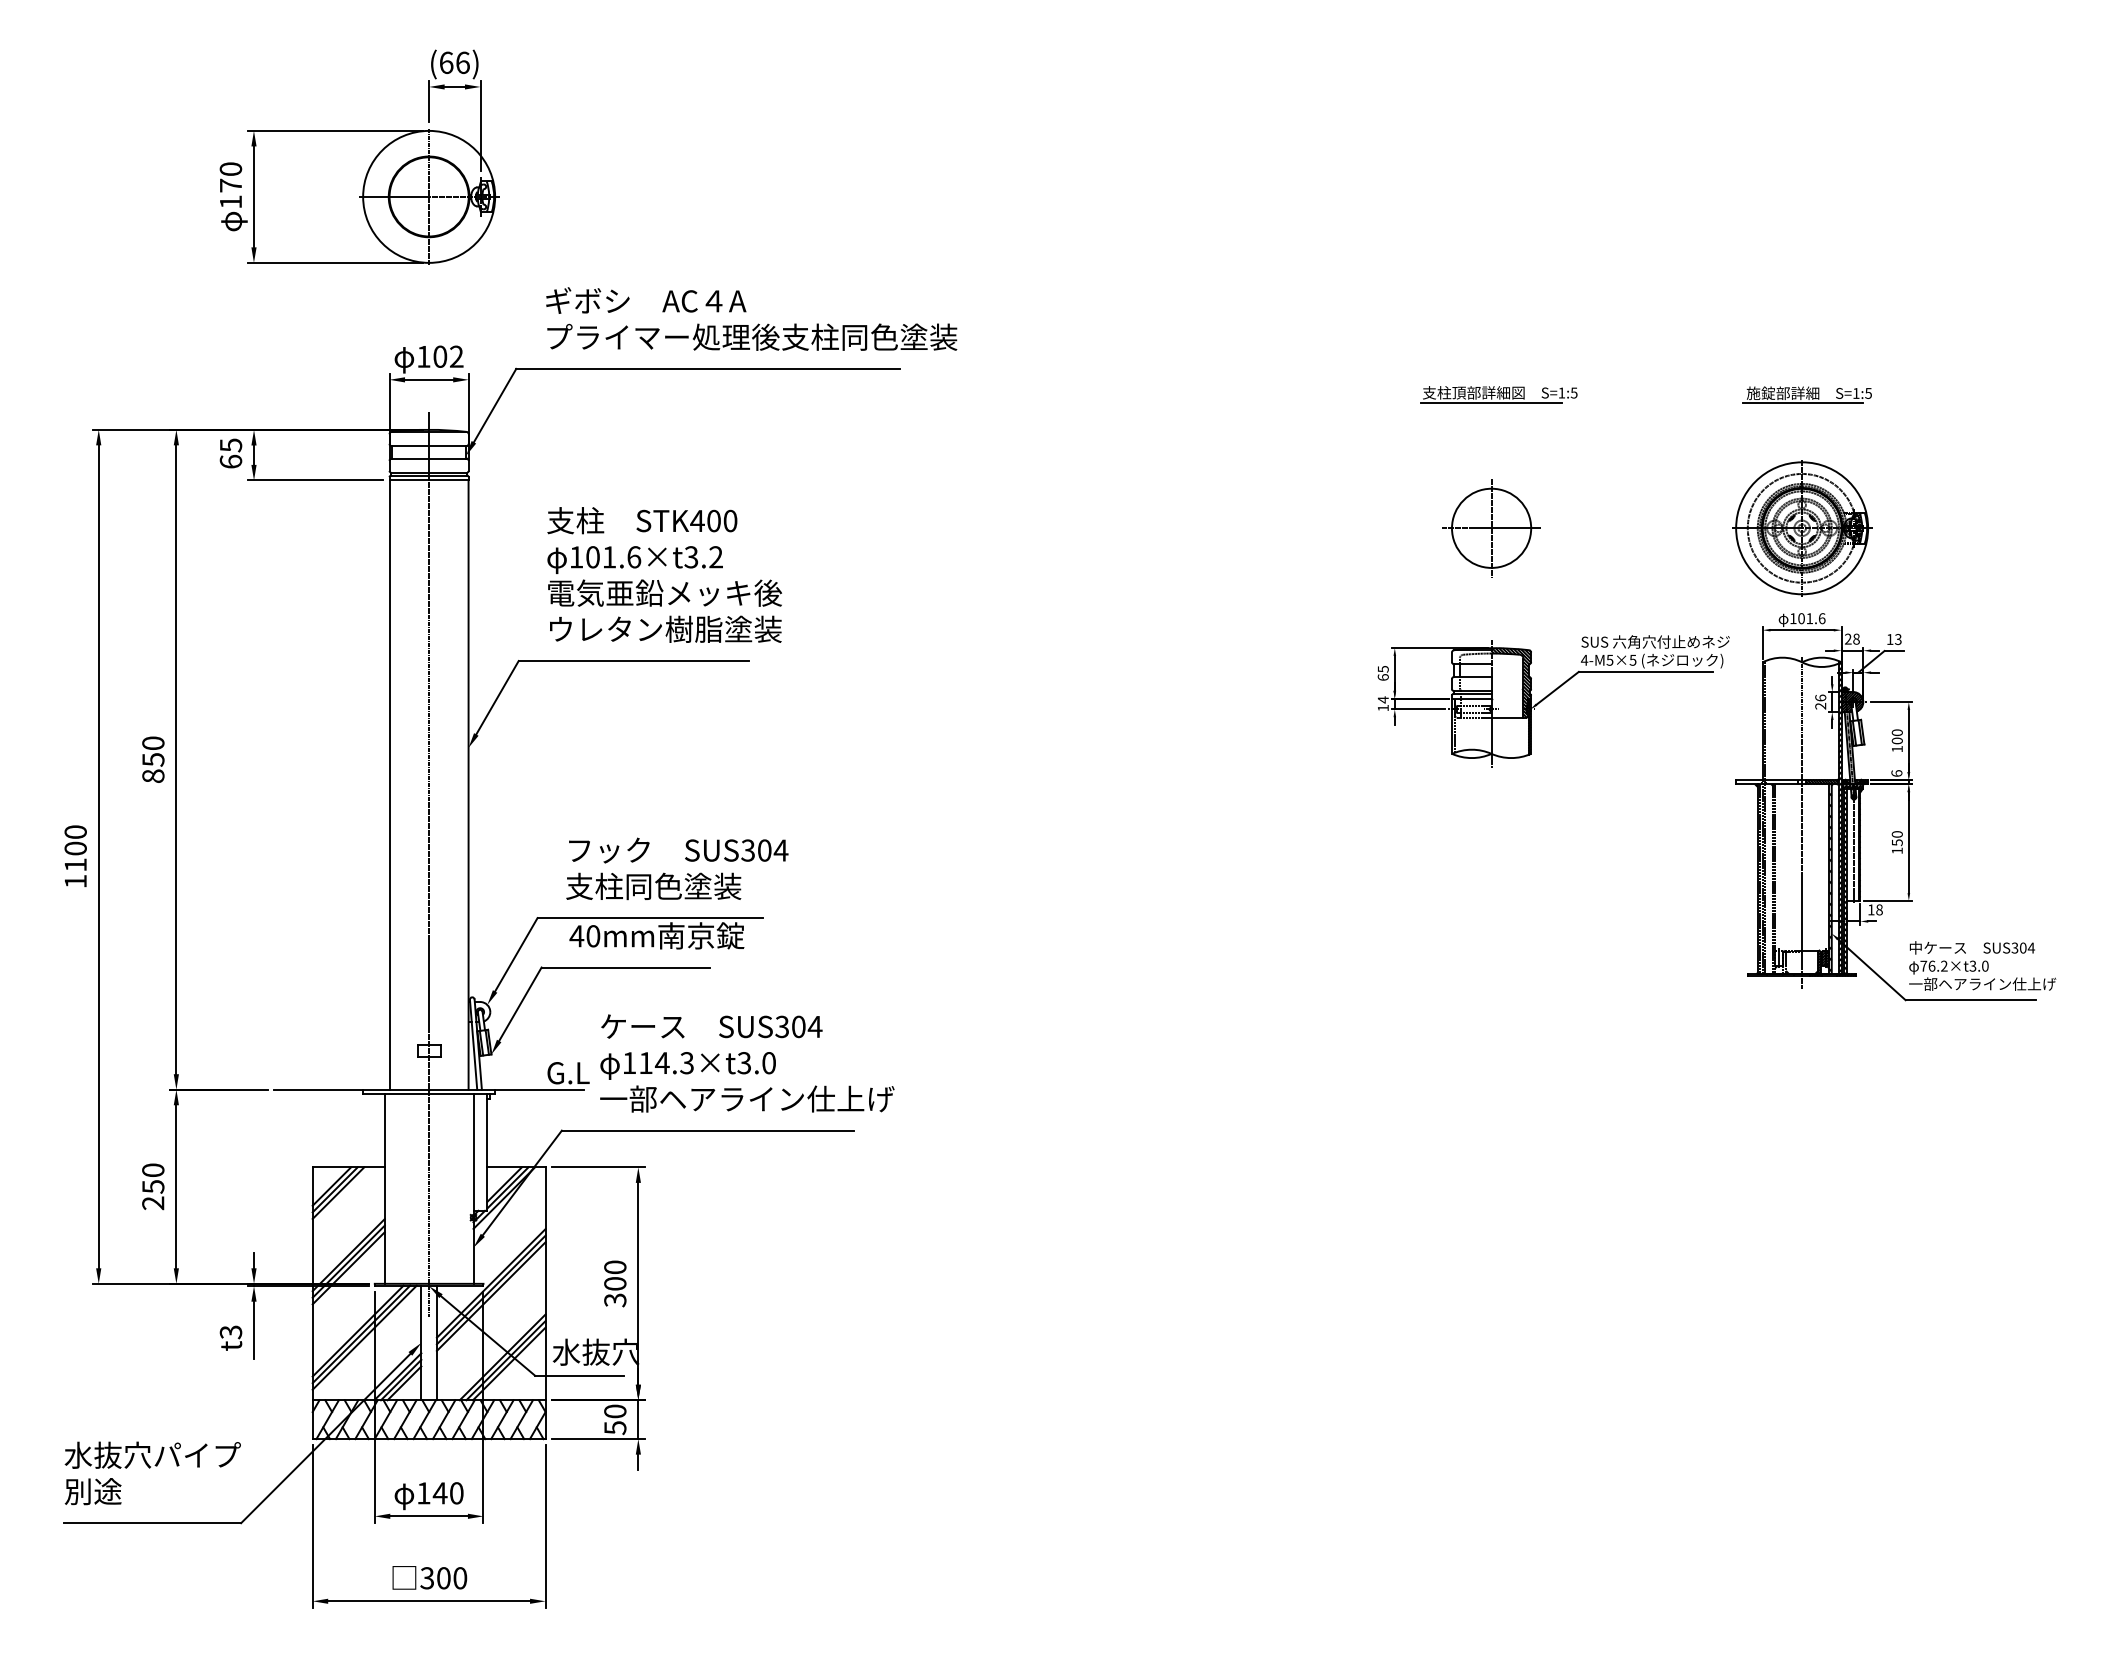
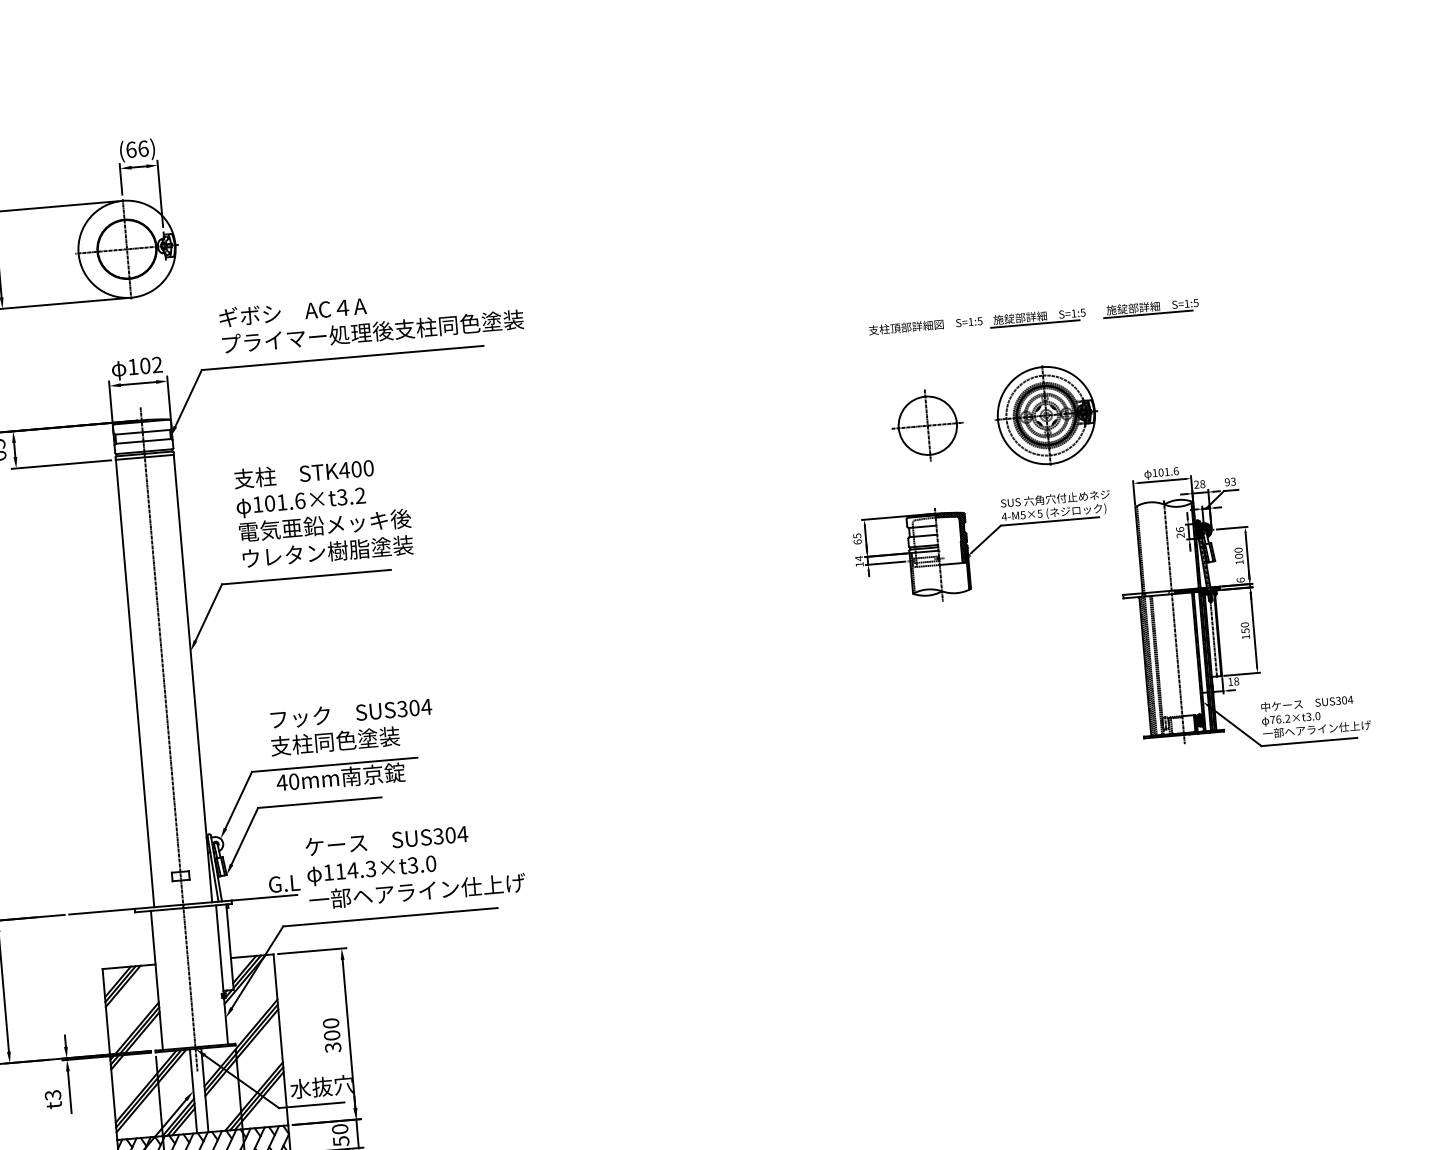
part: (1652, 394) -> (1037, 317), added
line: (1491, 403) -> (919, 334), removed
part: (1802, 528) -> (1046, 415), moved
text: (1889, 639) -> (1226, 482), 13 -> 93

